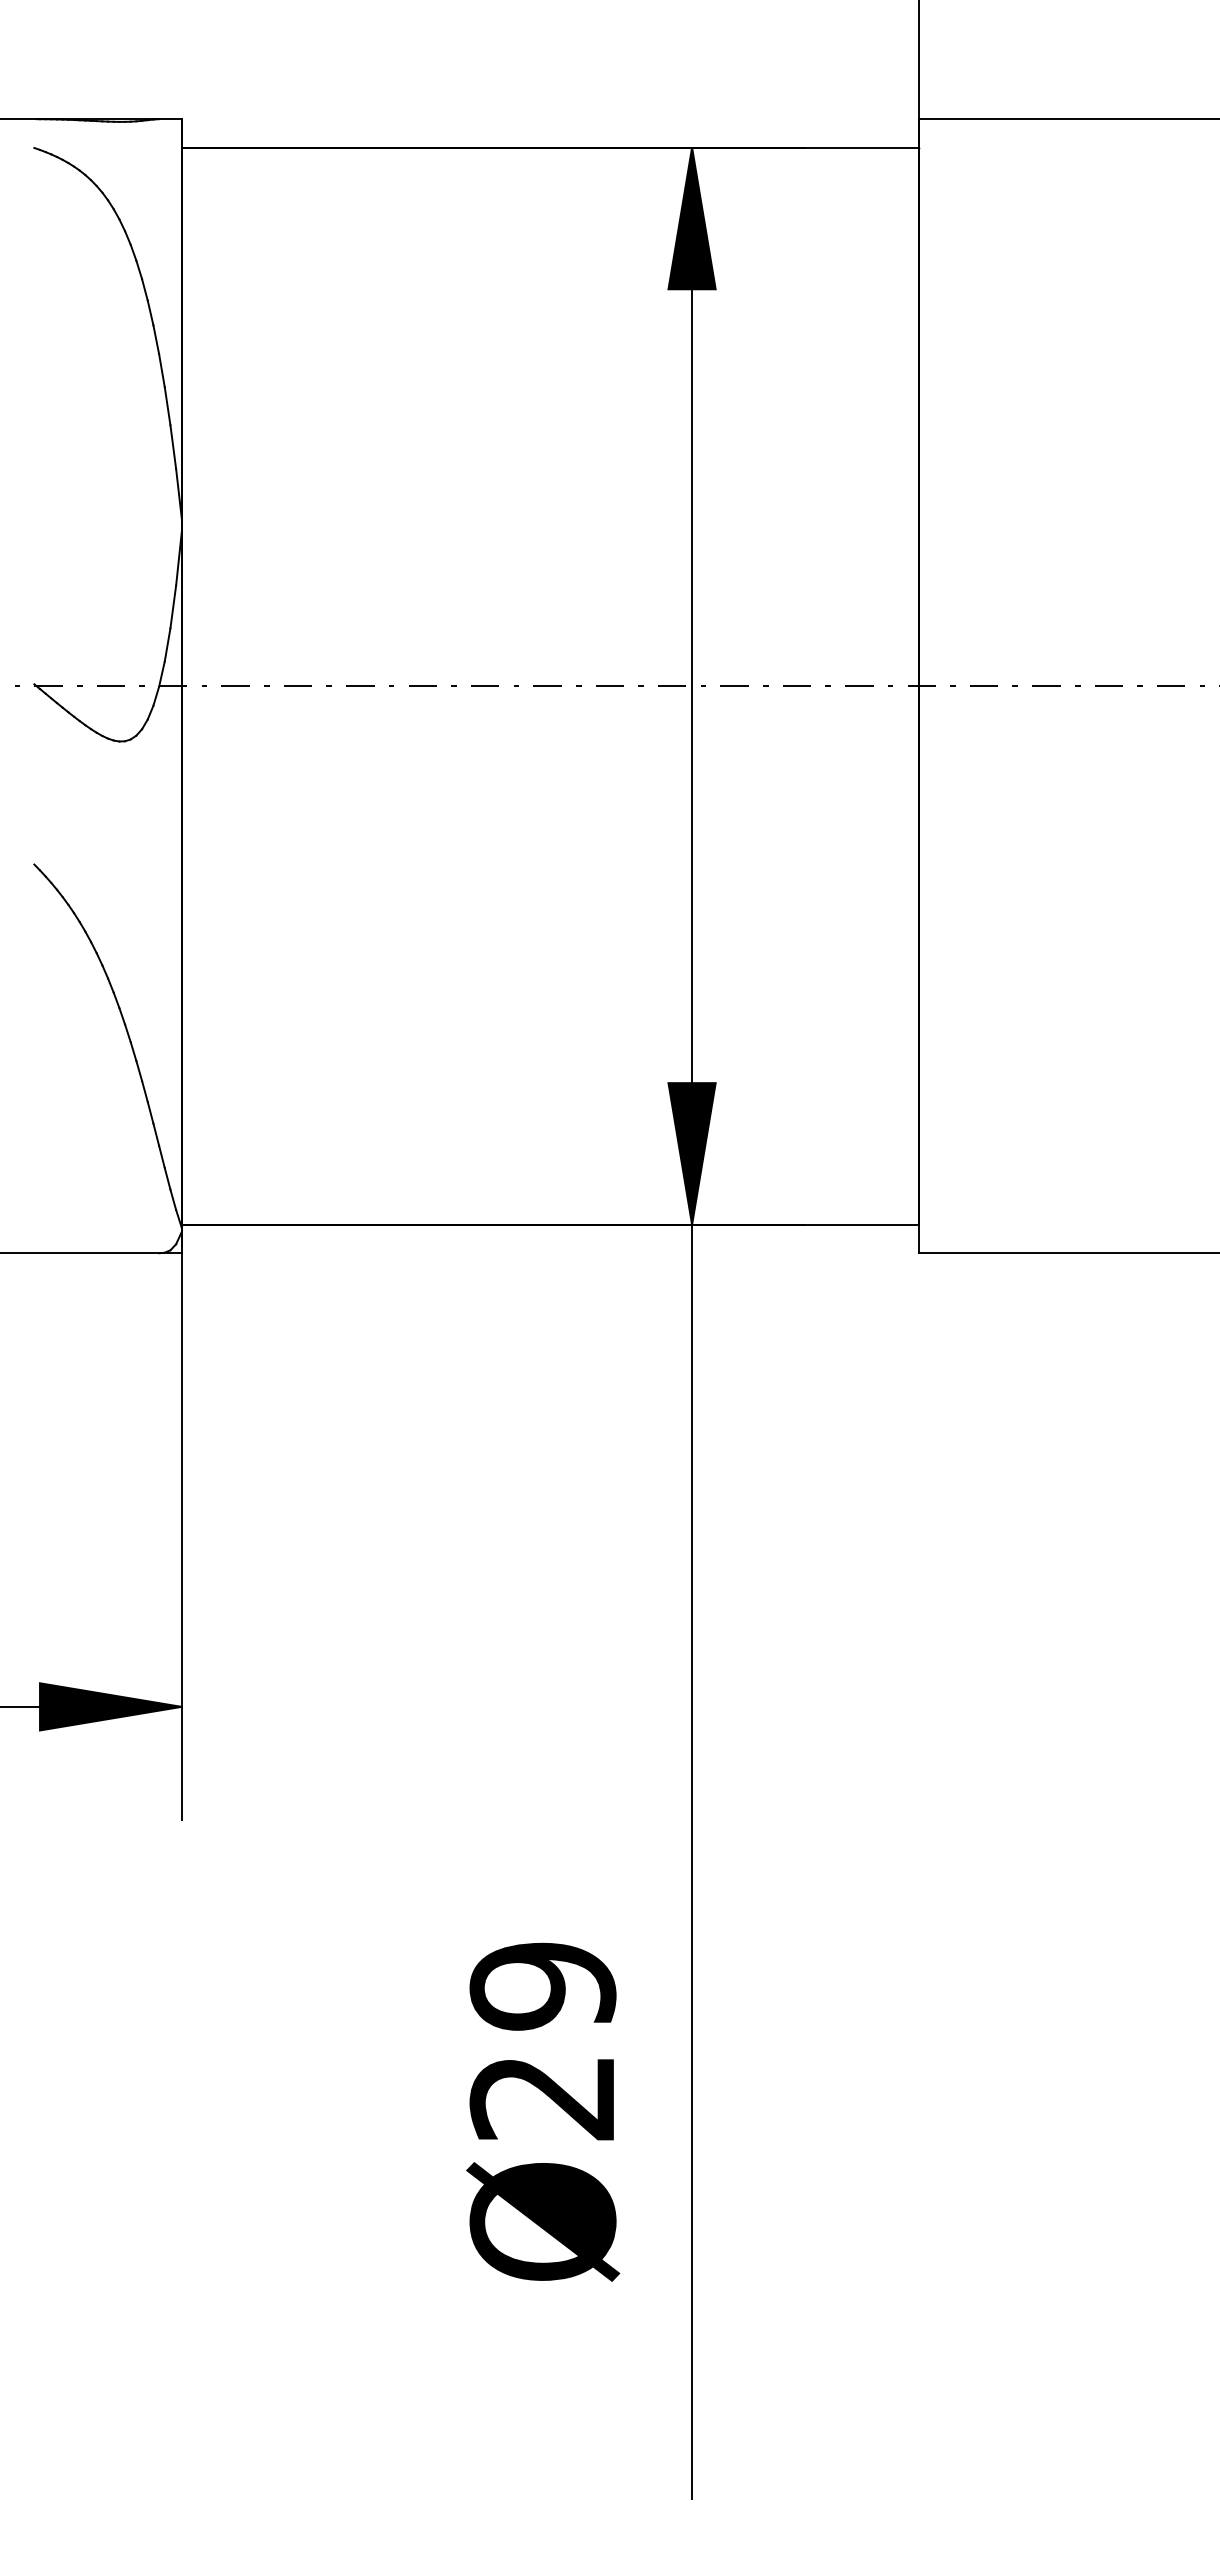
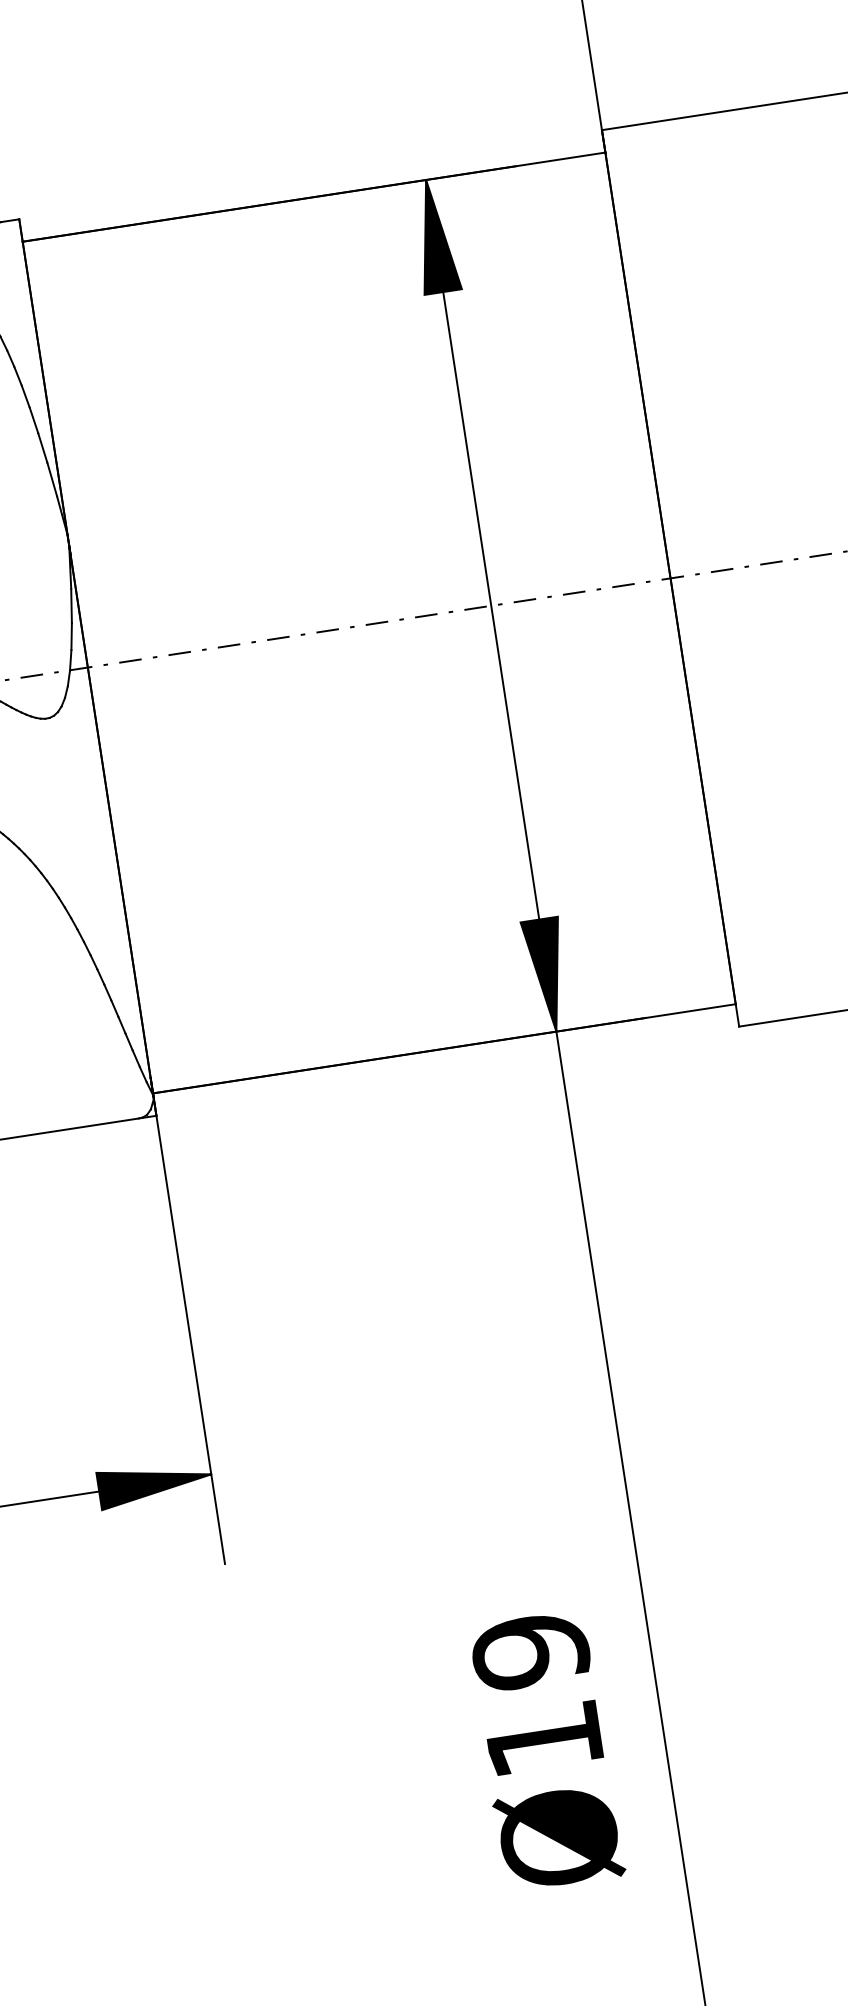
text: (541, 2099) -> (543, 1741), Ø29 -> Ø19

